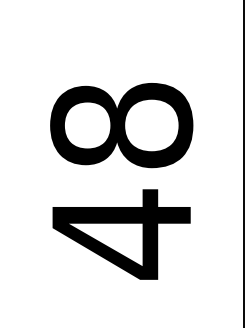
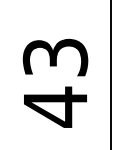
text: (121, 125) -> (55, 57), 48 -> 43

